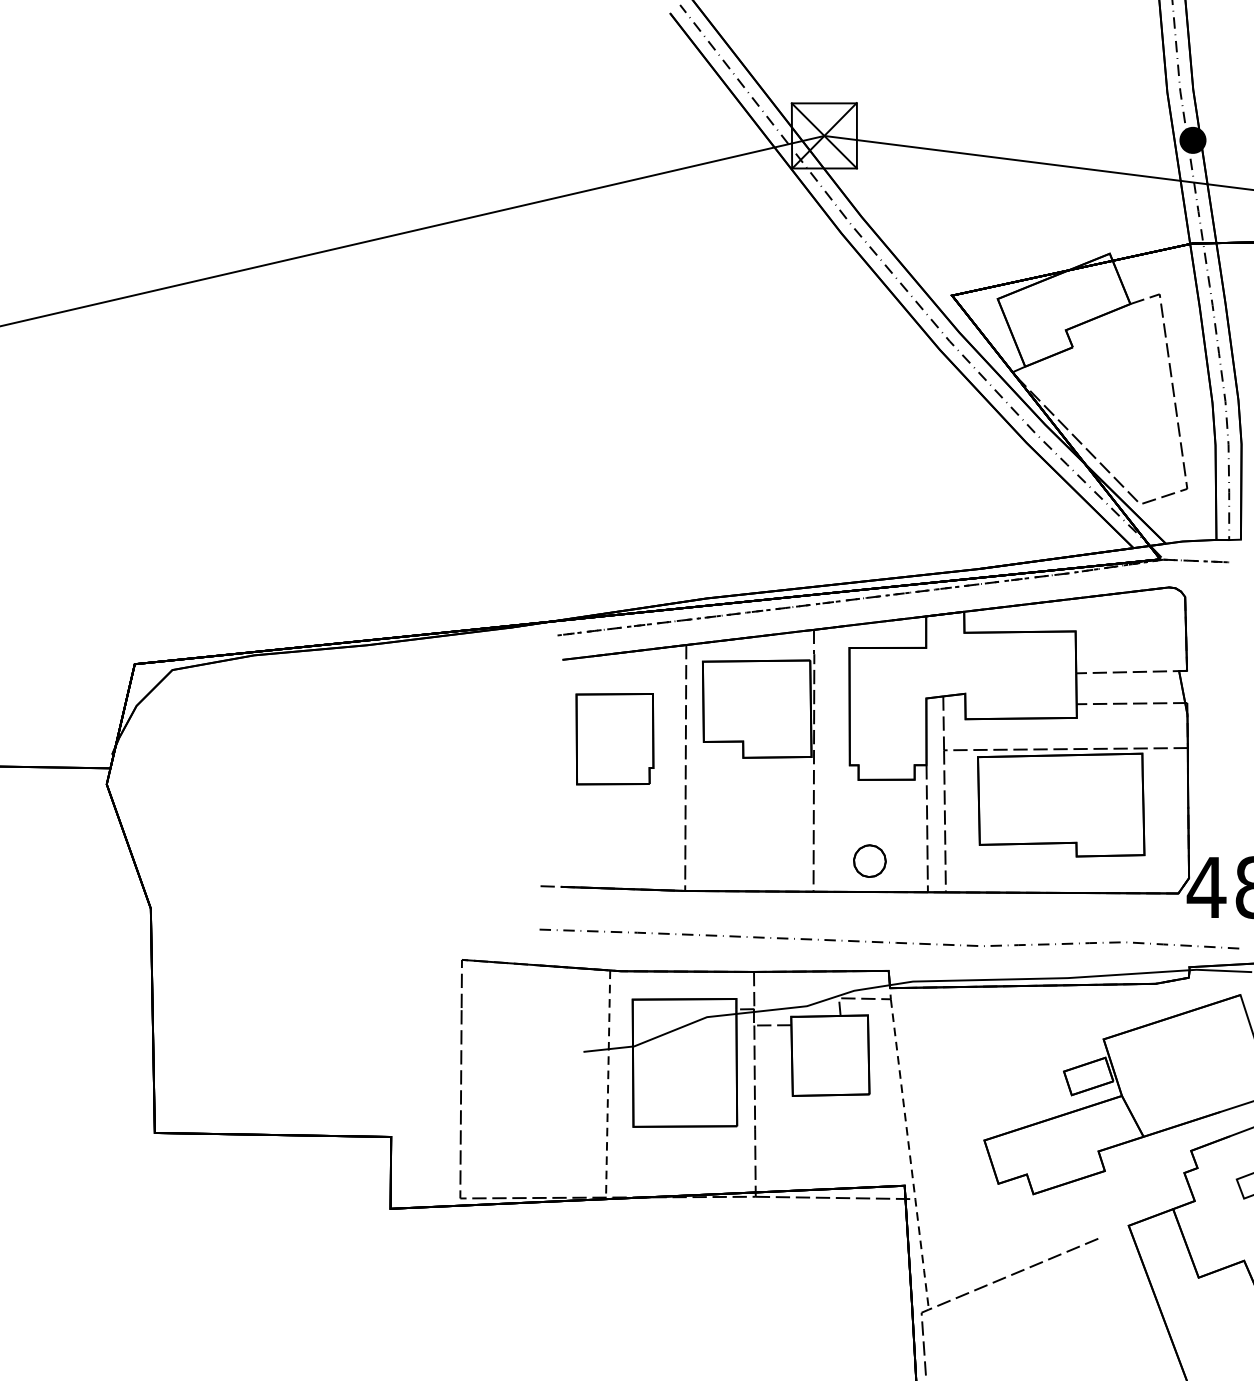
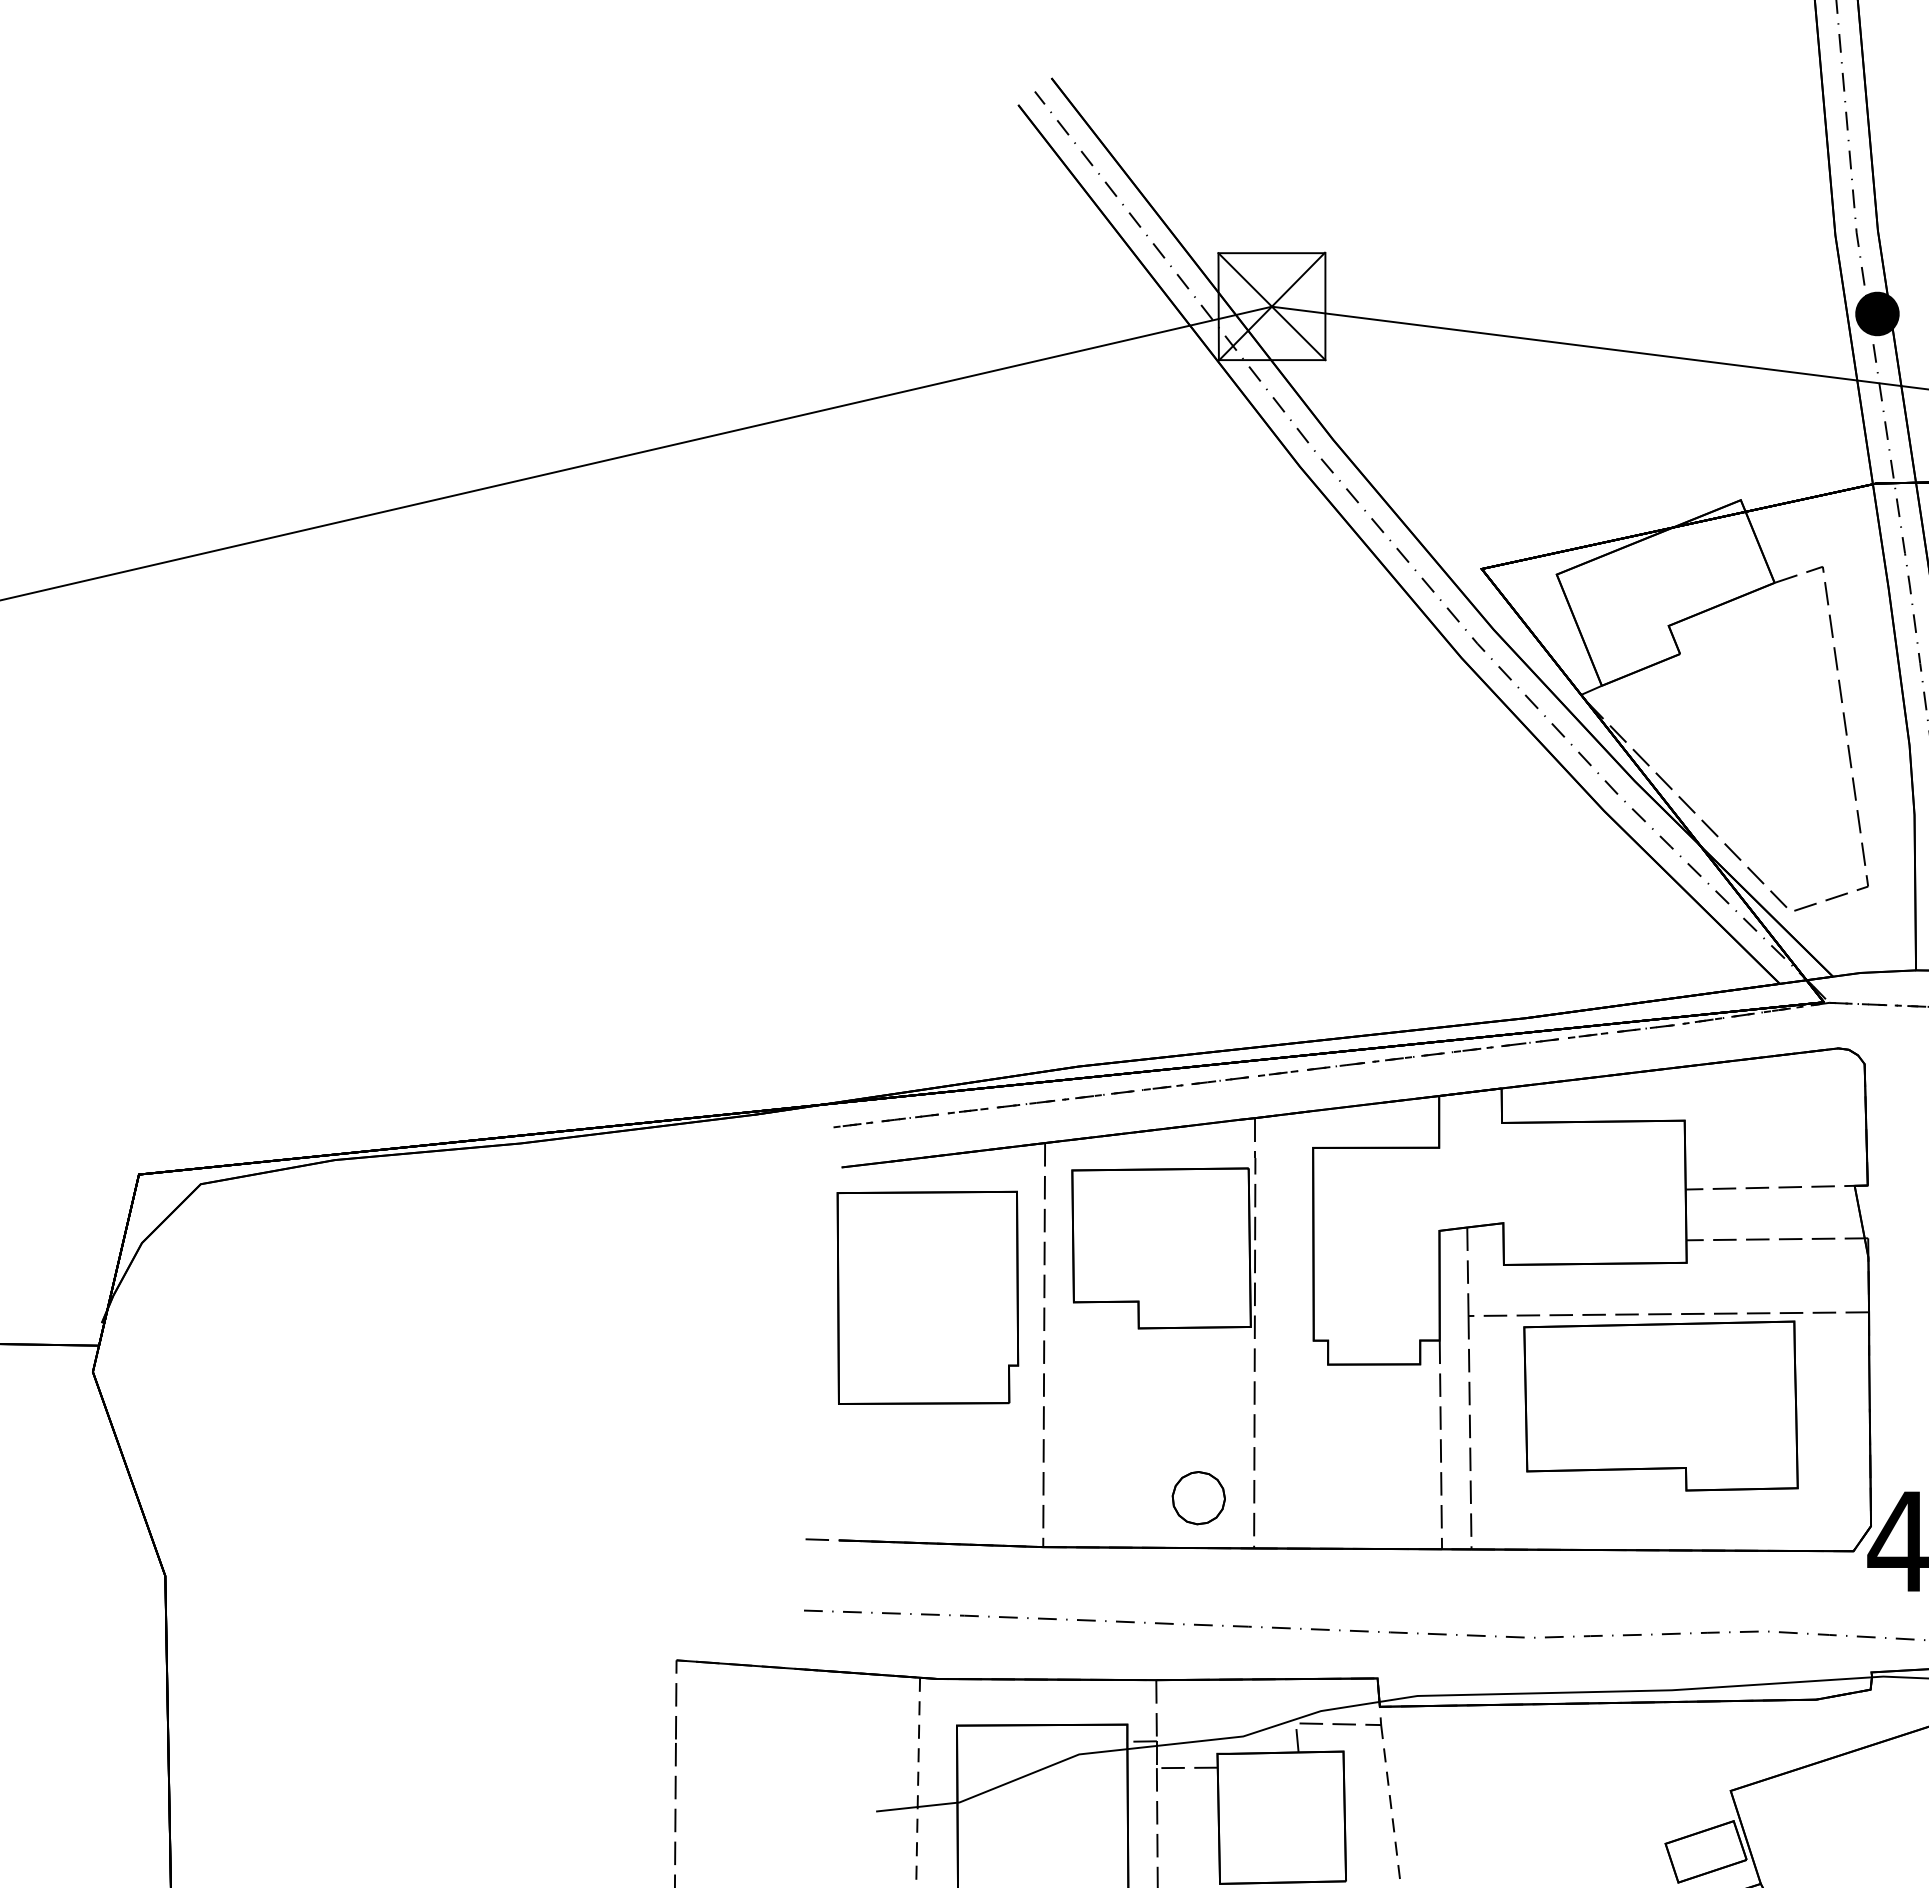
part: (614, 738) -> (927, 1296), size x1.43
part: (869, 860) -> (1198, 1497), moved

